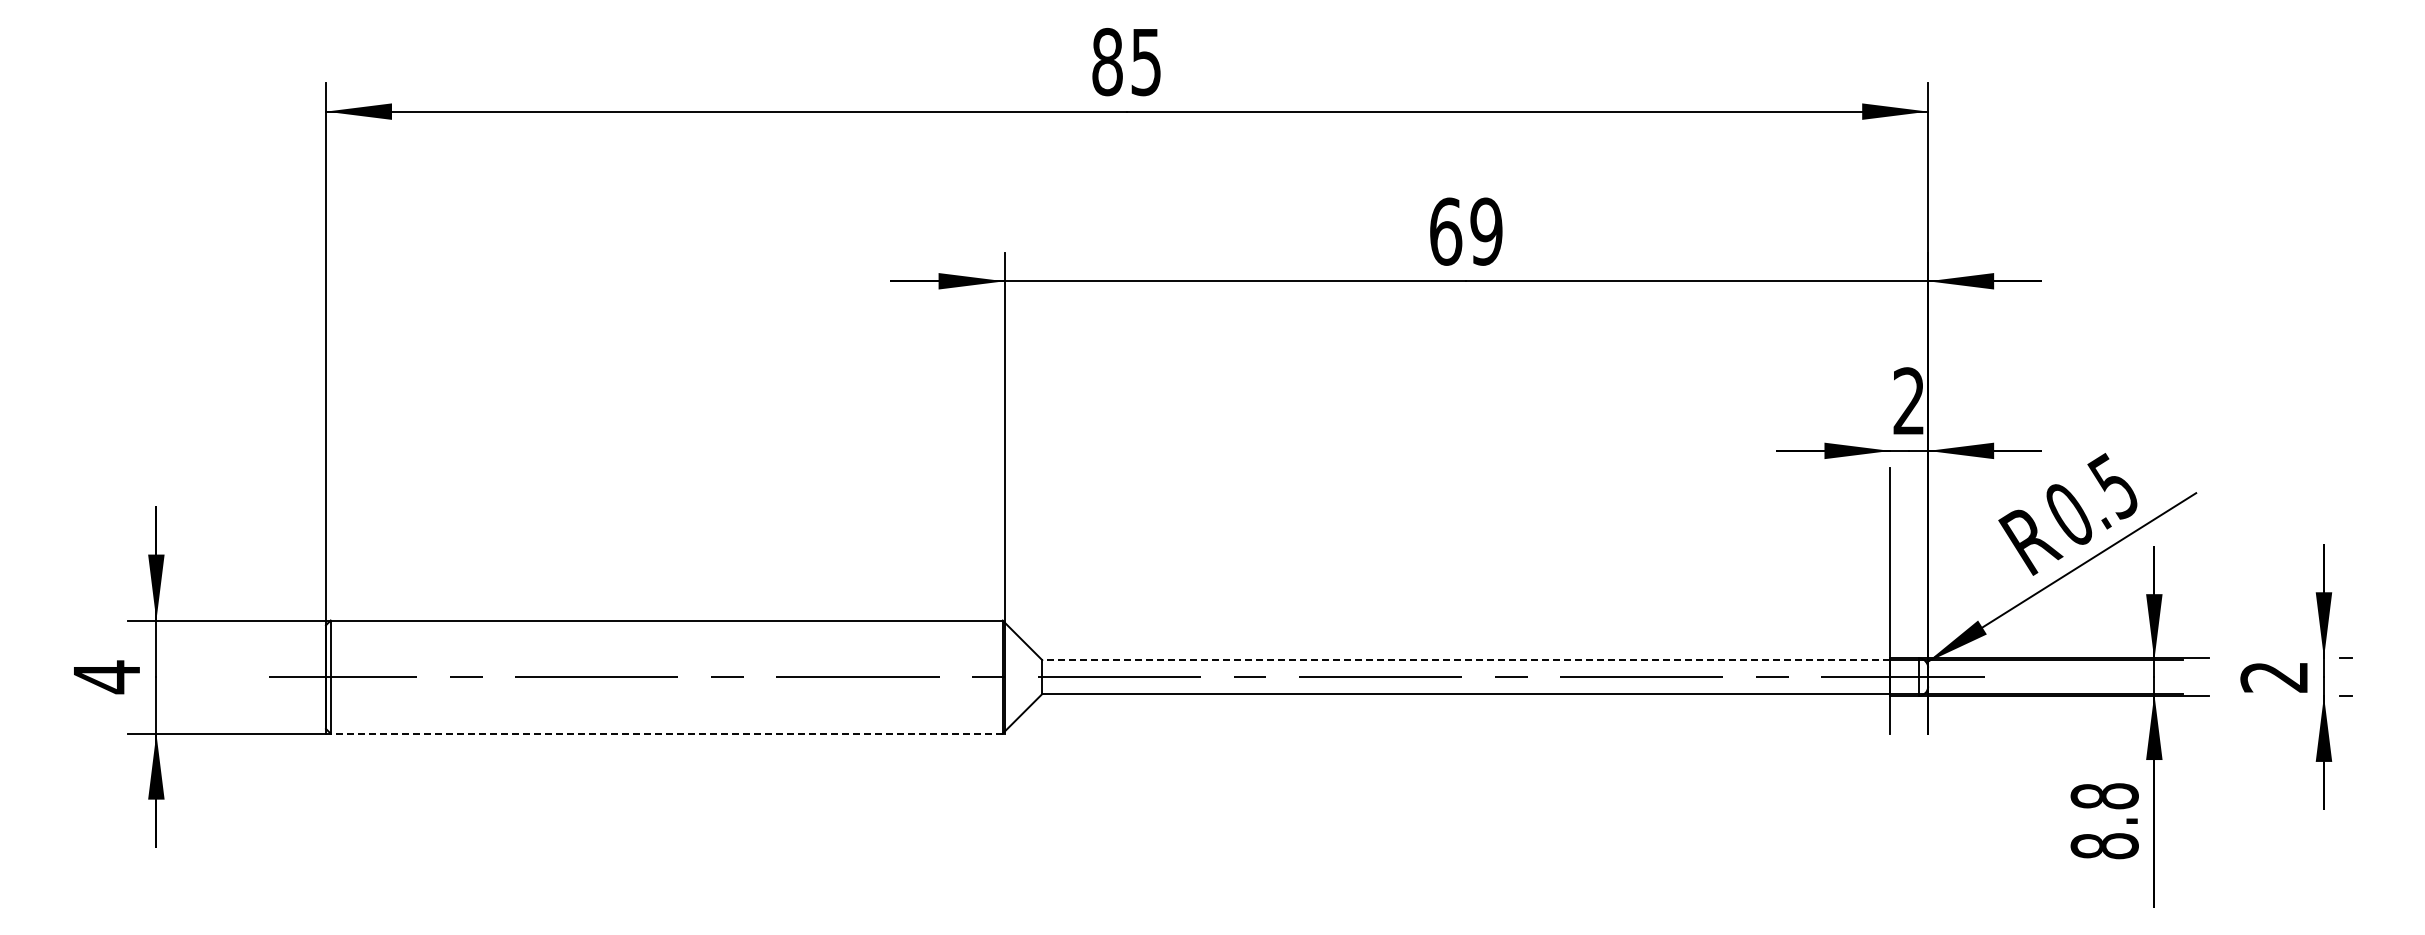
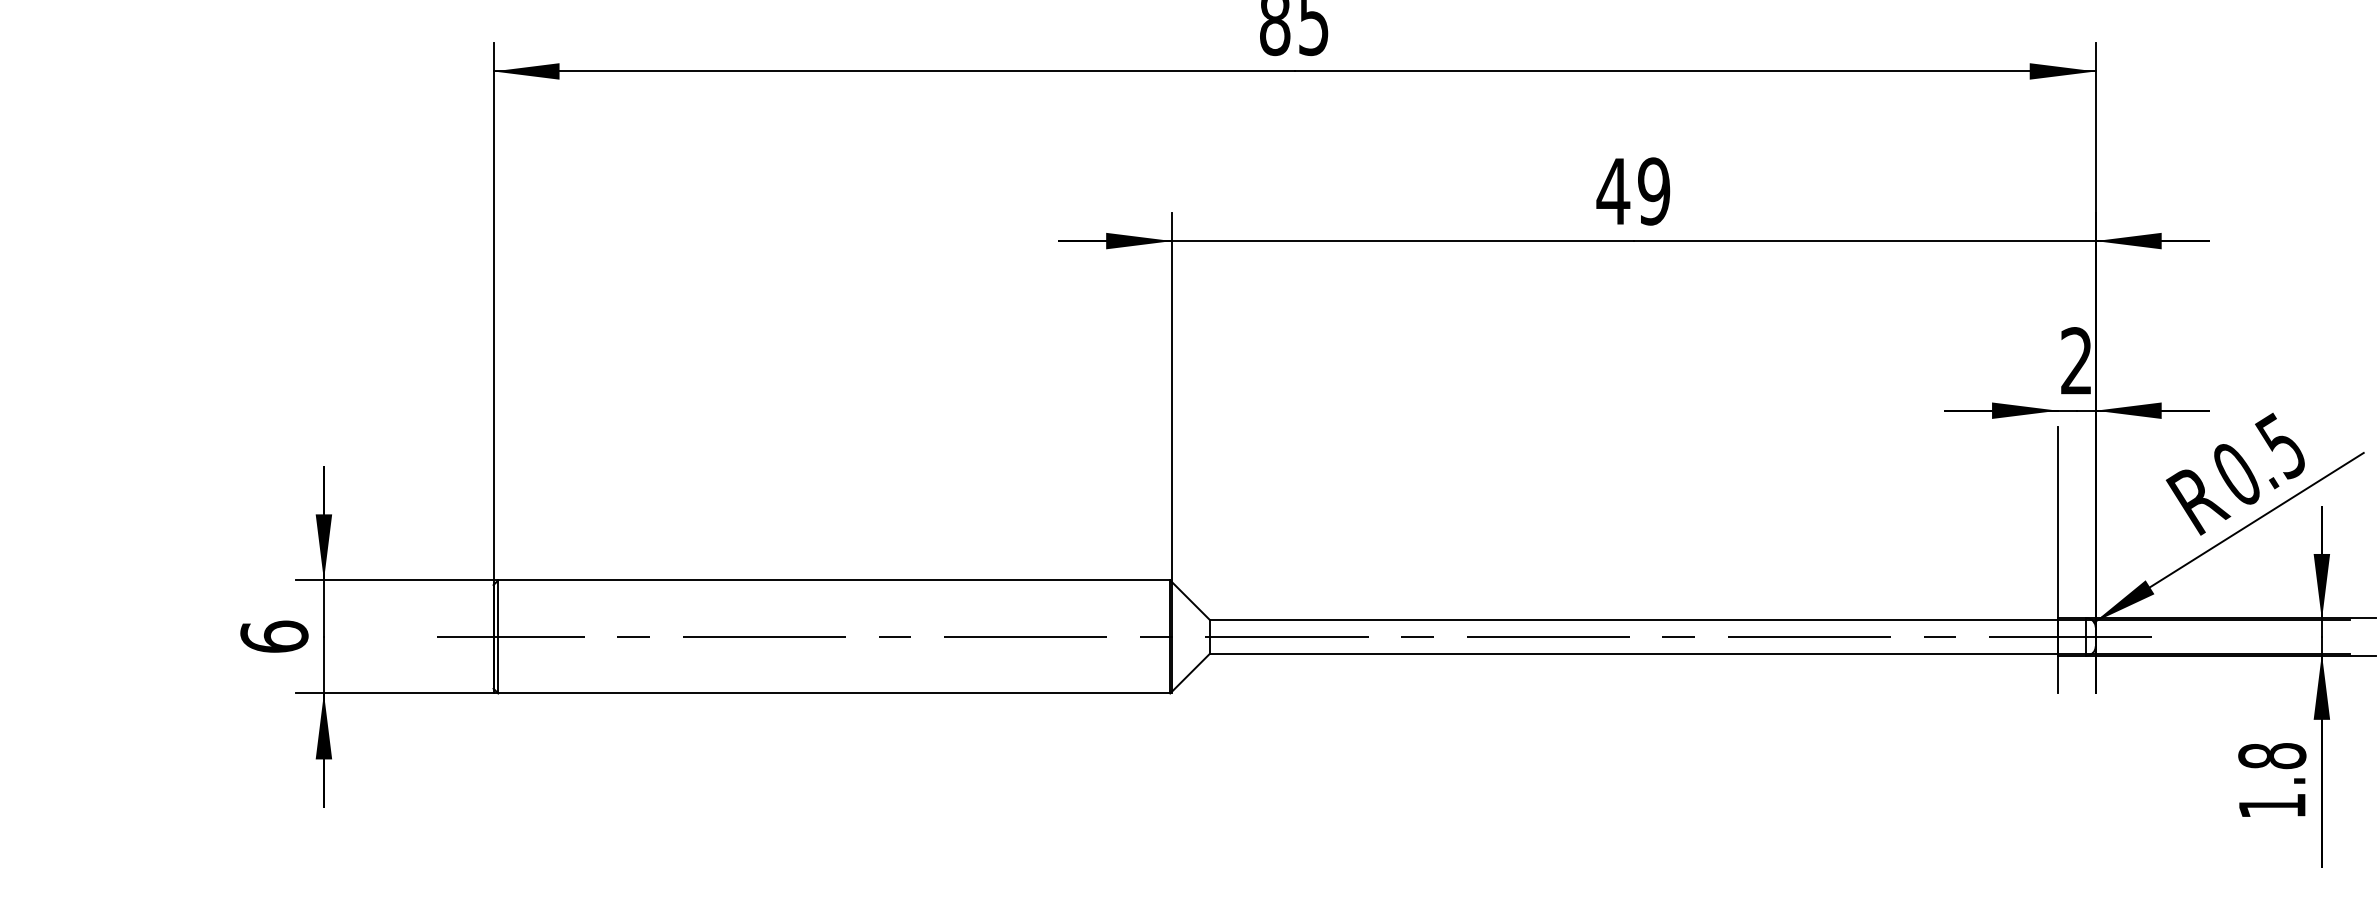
text: (1445, 231) -> (1613, 191), 69 -> 49
line: (1465, 660) -> (1633, 620), dashed -> solid
text: (106, 677) -> (274, 637), 4 -> 6
line: (666, 733) -> (834, 693), dashed -> solid
text: (2104, 846) -> (2272, 806), 8.8 -> 1.8

